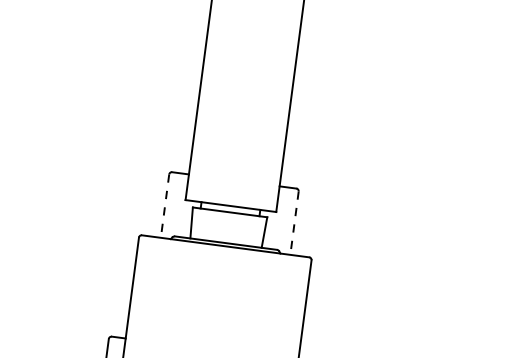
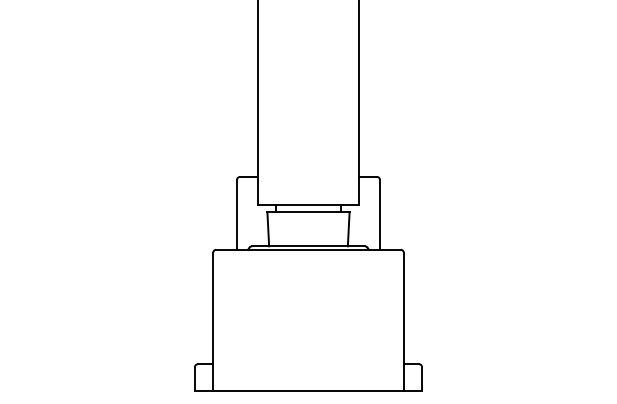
line: (165, 206) -> (237, 215), dashed -> solid
line: (294, 223) -> (380, 215), dashed -> solid

